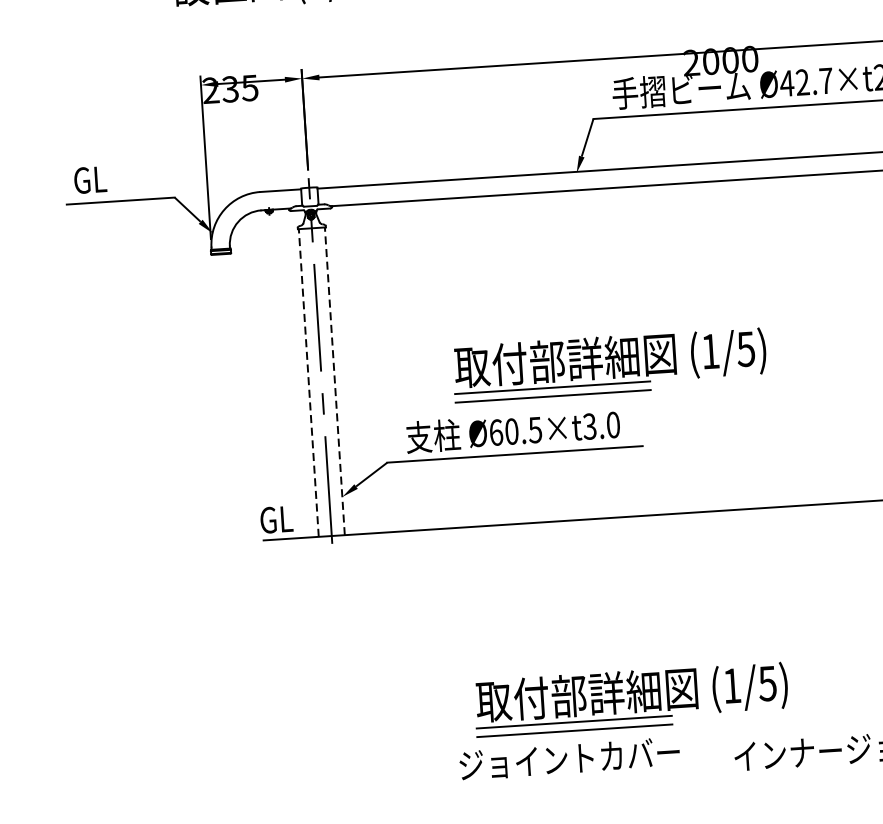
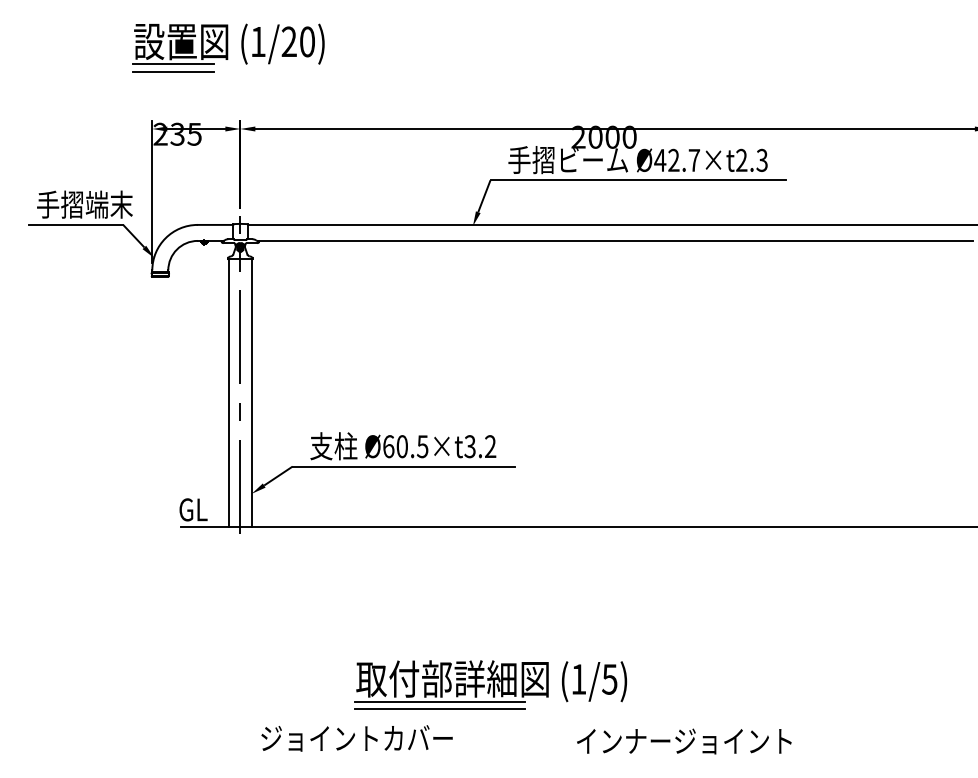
line: (220, 9) -> (173, 64), added
line: (221, 17) -> (173, 71), added
text: (128, 176) -> (84, 204), GL -> 手摺端末
part: (609, 363) -> (490, 393), removed
line: (334, 381) -> (251, 393), dashed -> solid
line: (309, 383) -> (229, 393), dashed -> solid
text: (613, 424) -> (490, 446), Ø60.5×t3.0 -> Ø60.5×t3.2
text: (569, 758) -> (356, 738), moved

